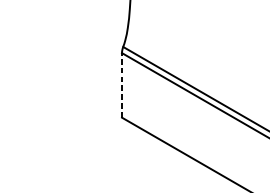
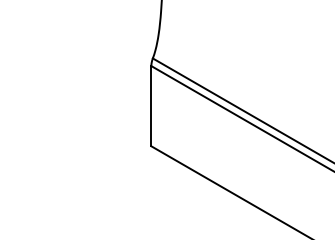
line: (122, 84) -> (151, 105), dashed -> solid

